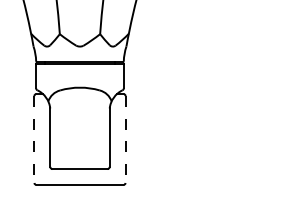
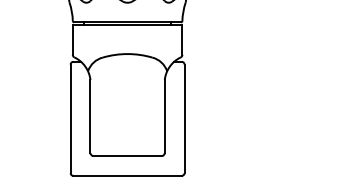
line: (34, 140) -> (70, 120), dashed -> solid
line: (125, 140) -> (184, 120), dashed -> solid

